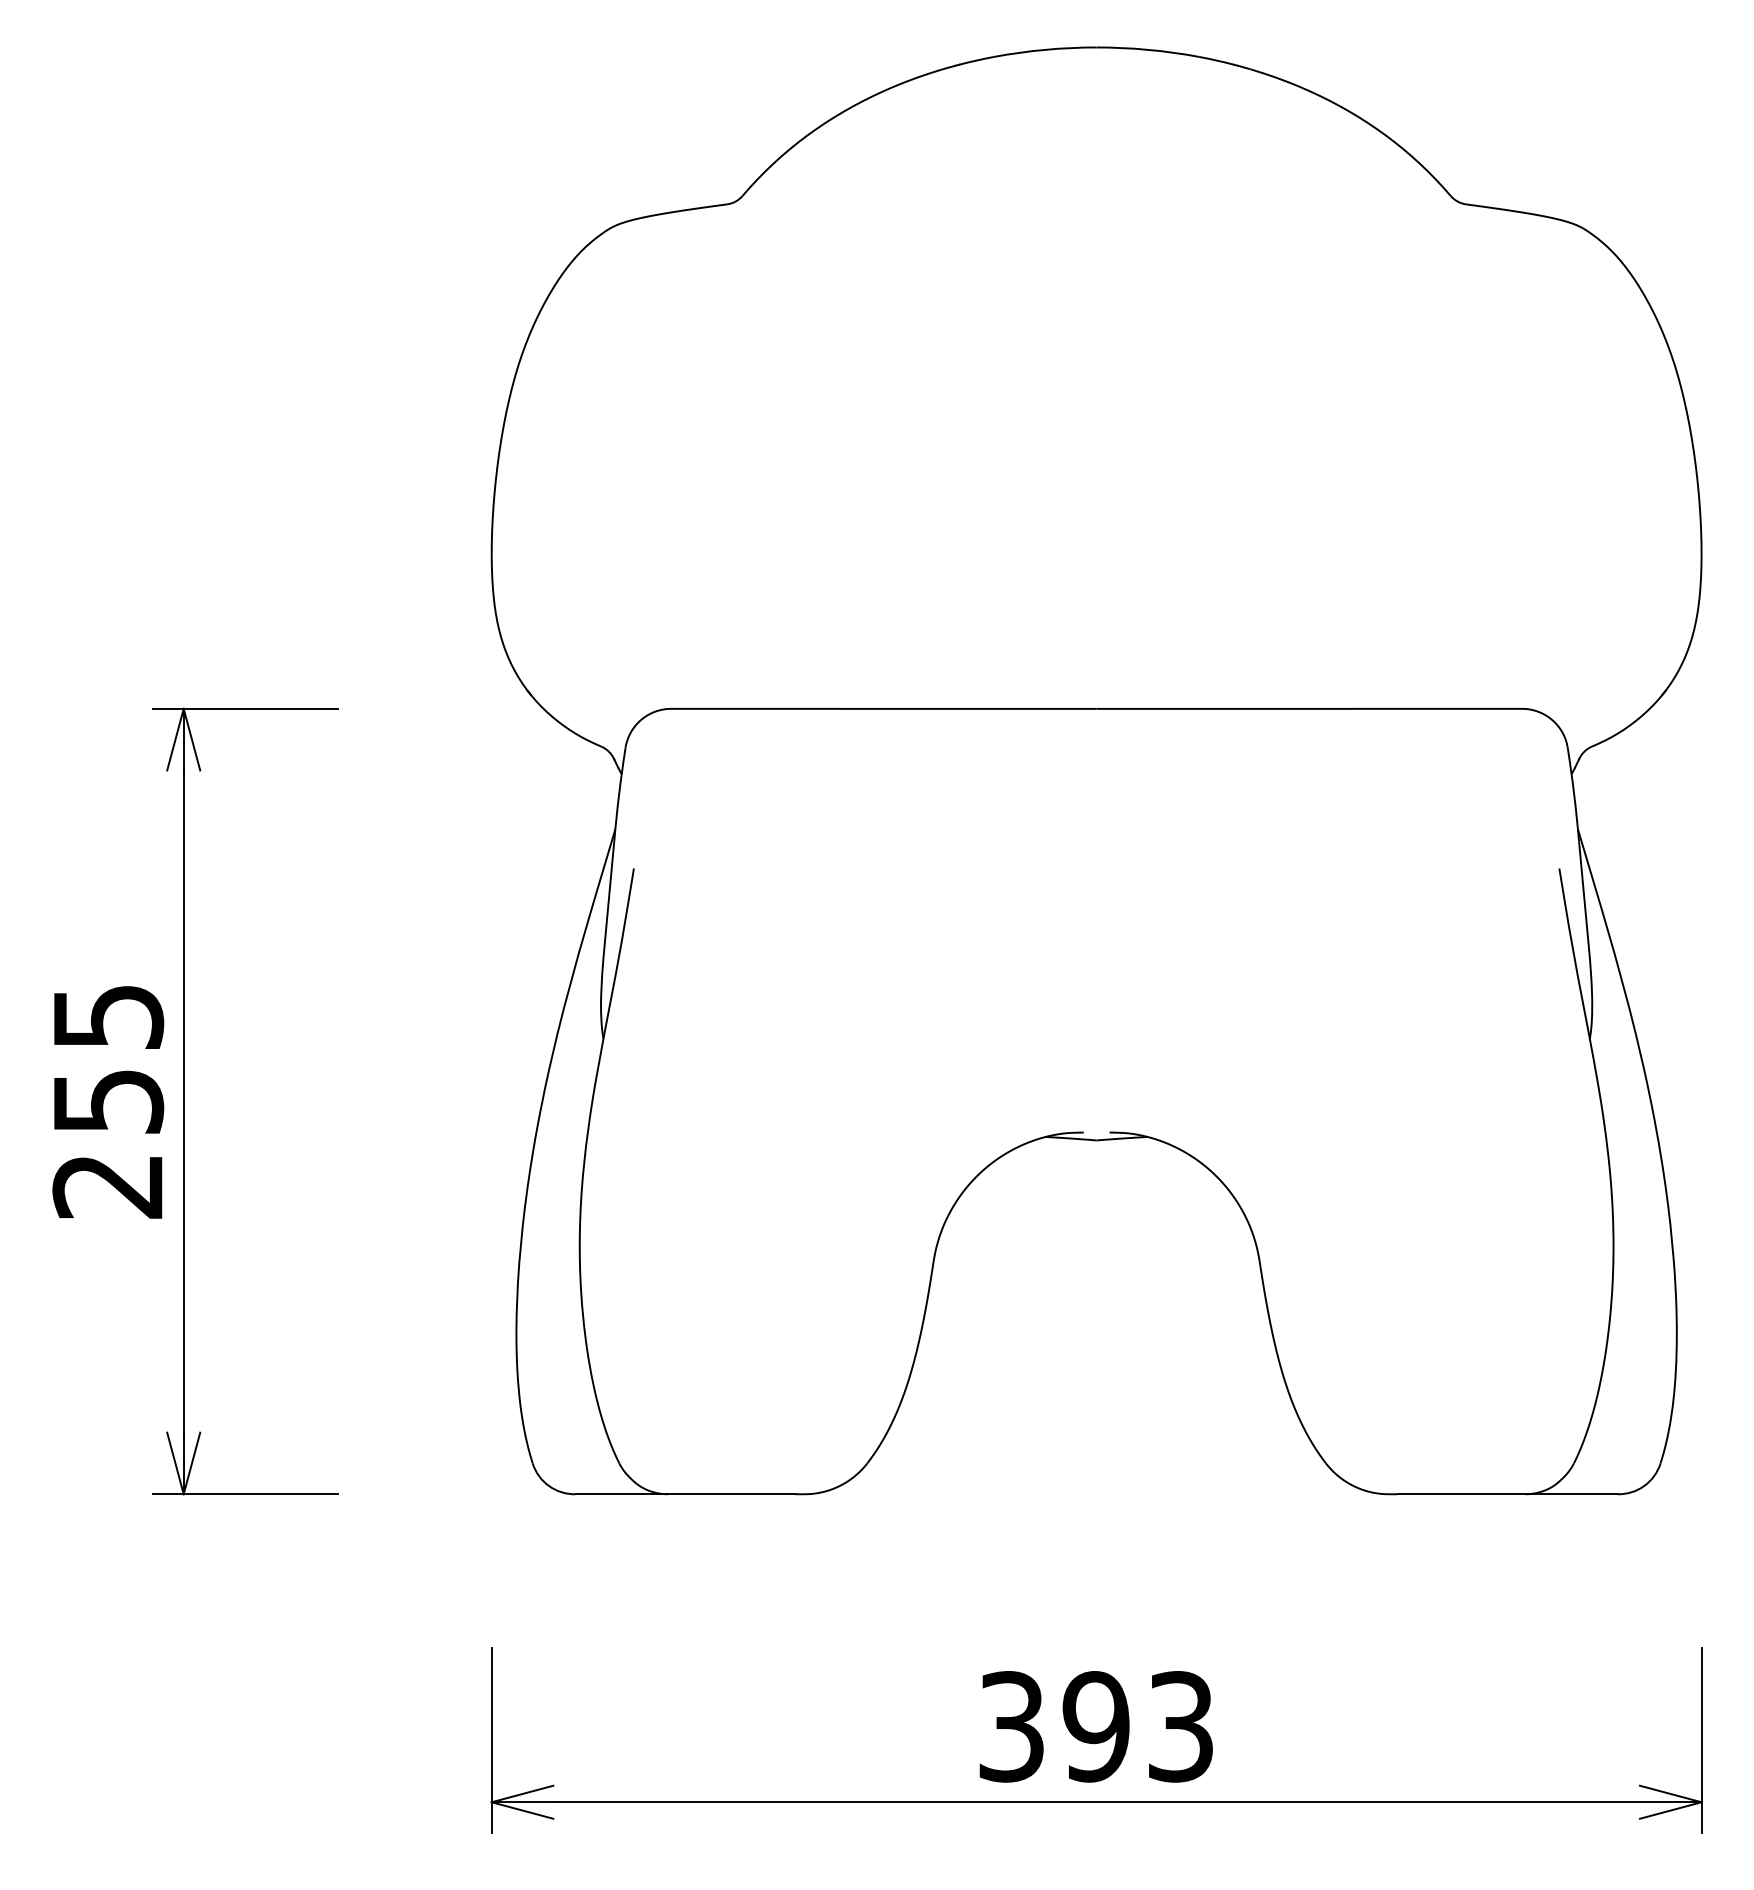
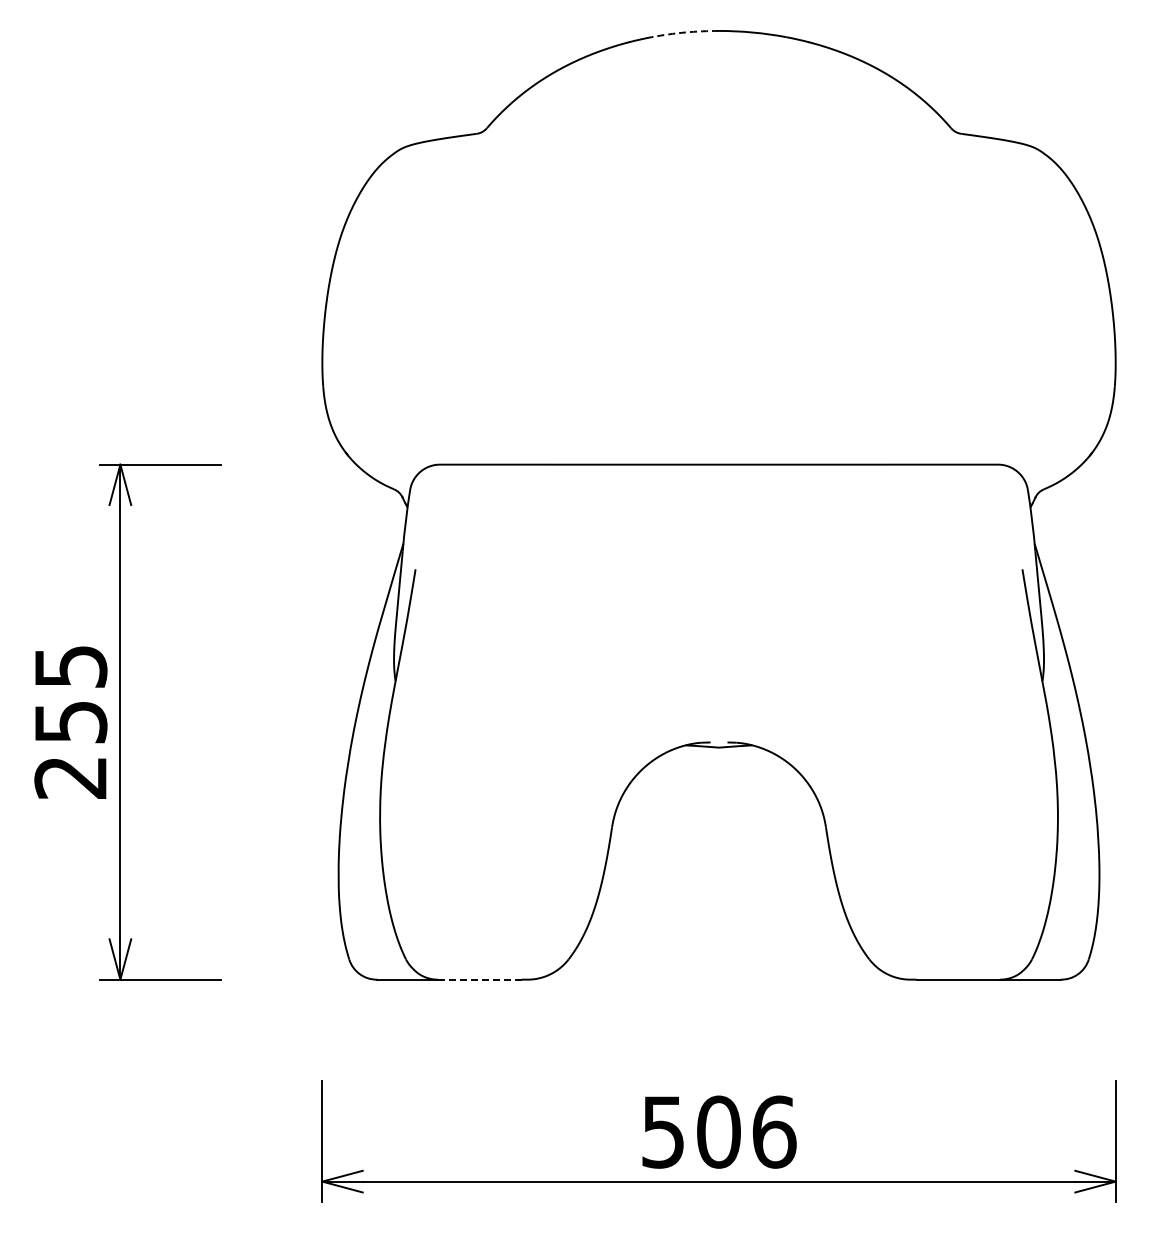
arc: (1045, 49) -> (685, 32), solid -> dashed
line: (731, 1494) -> (479, 979), solid -> dashed
text: (1097, 1725) -> (719, 1131), 393 -> 506

